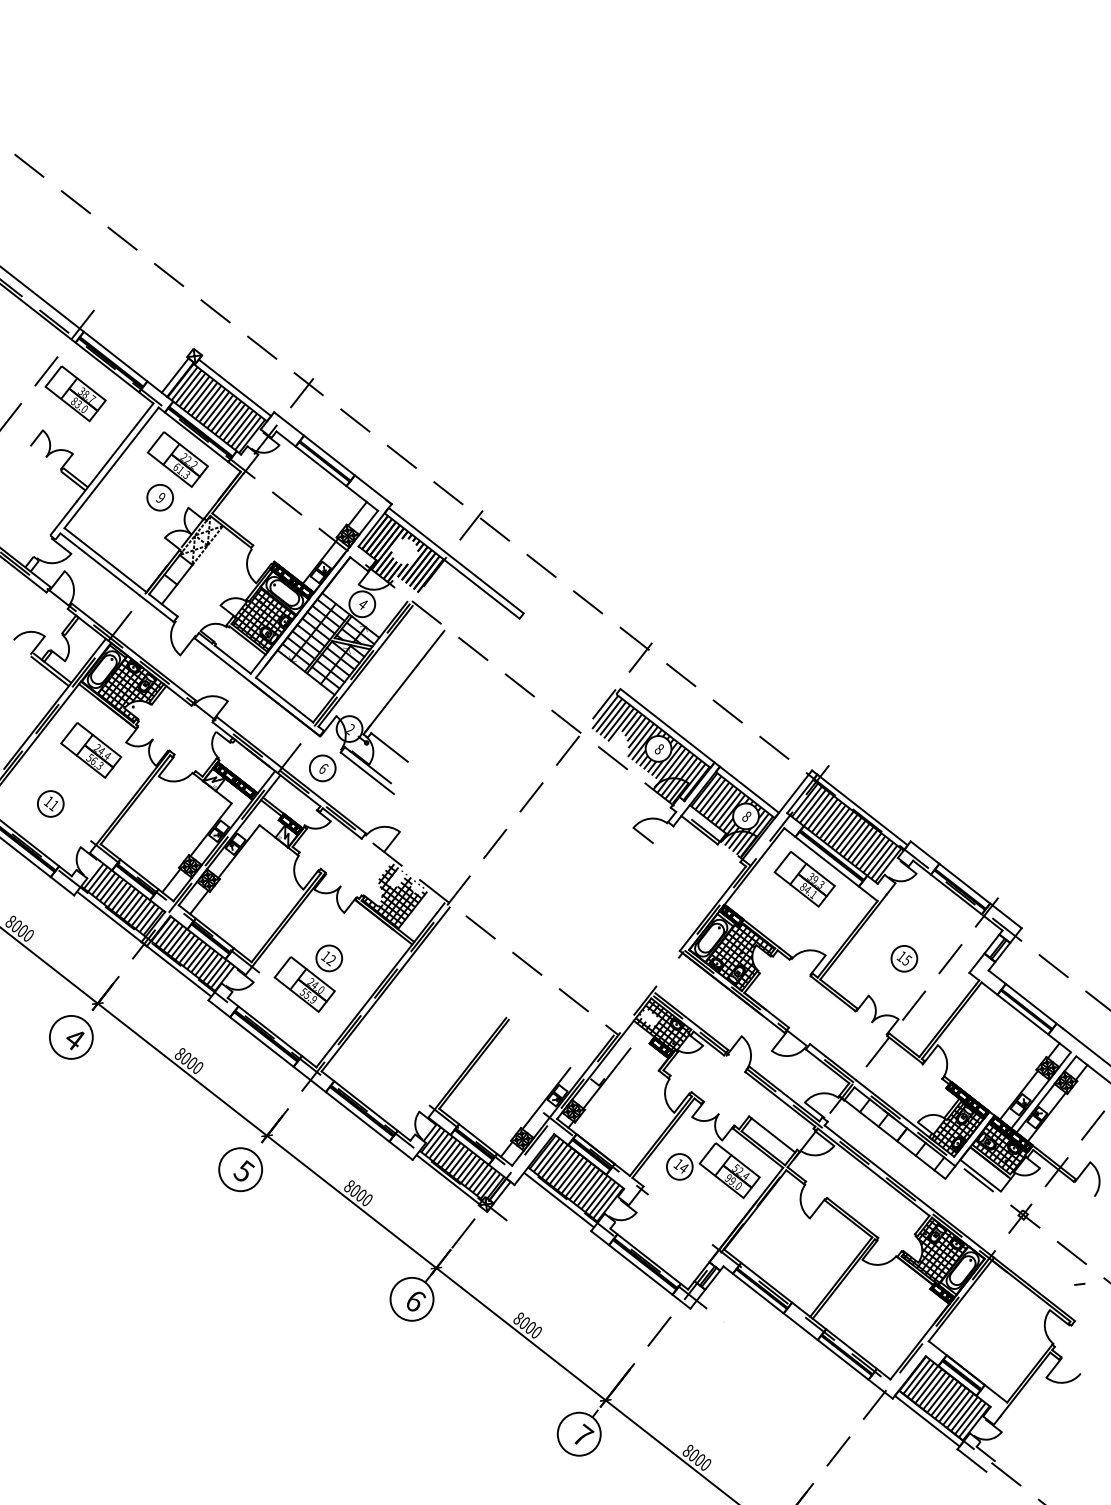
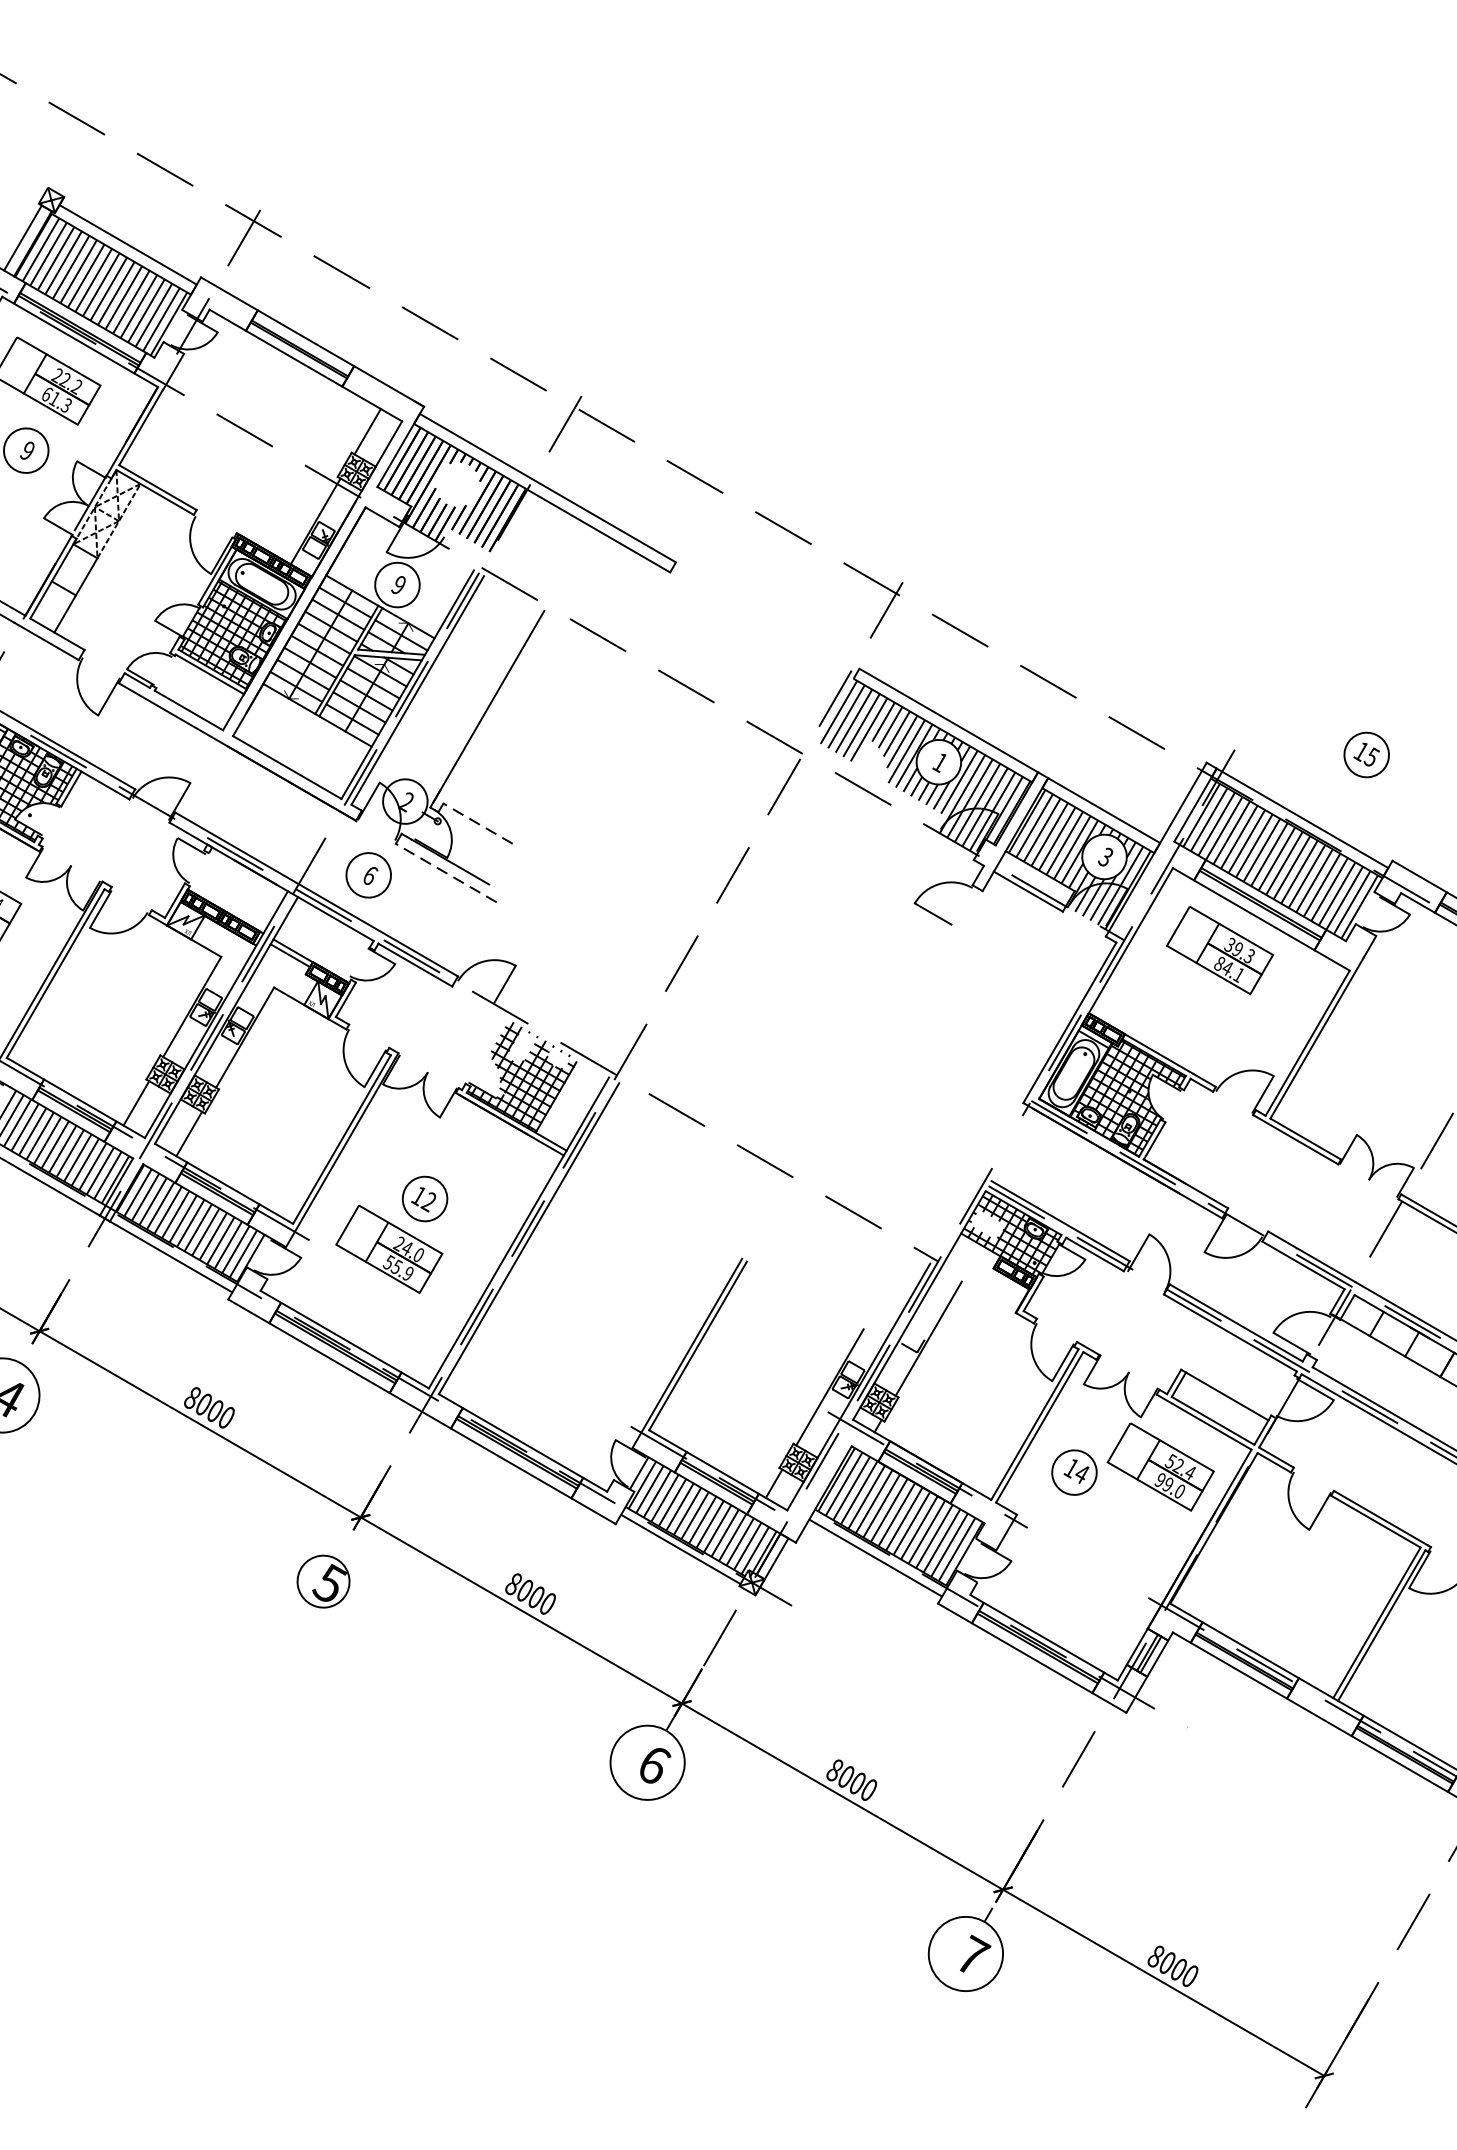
text: (362, 604) -> (397, 585), 4 -> 9
line: (389, 747) -> (478, 823), solid -> dashed
text: (658, 749) -> (938, 763), 8 -> 1
line: (367, 773) -> (446, 873), solid -> dashed
text: (745, 816) -> (1103, 857), 8 -> 3
part: (904, 958) -> (1366, 754), moved
circle: (240, 1169) -> (323, 1581), size x0.7

